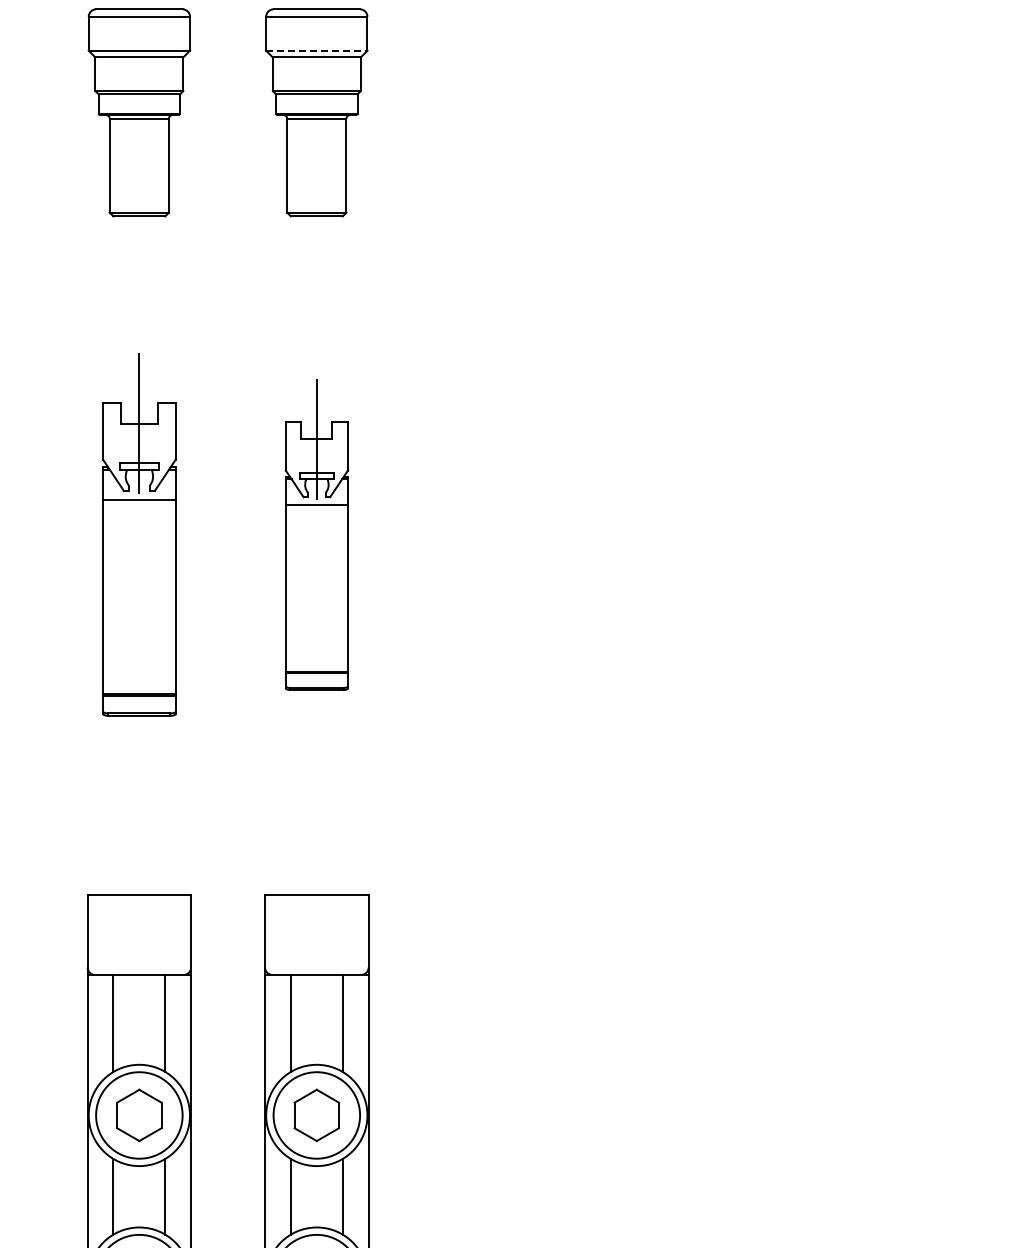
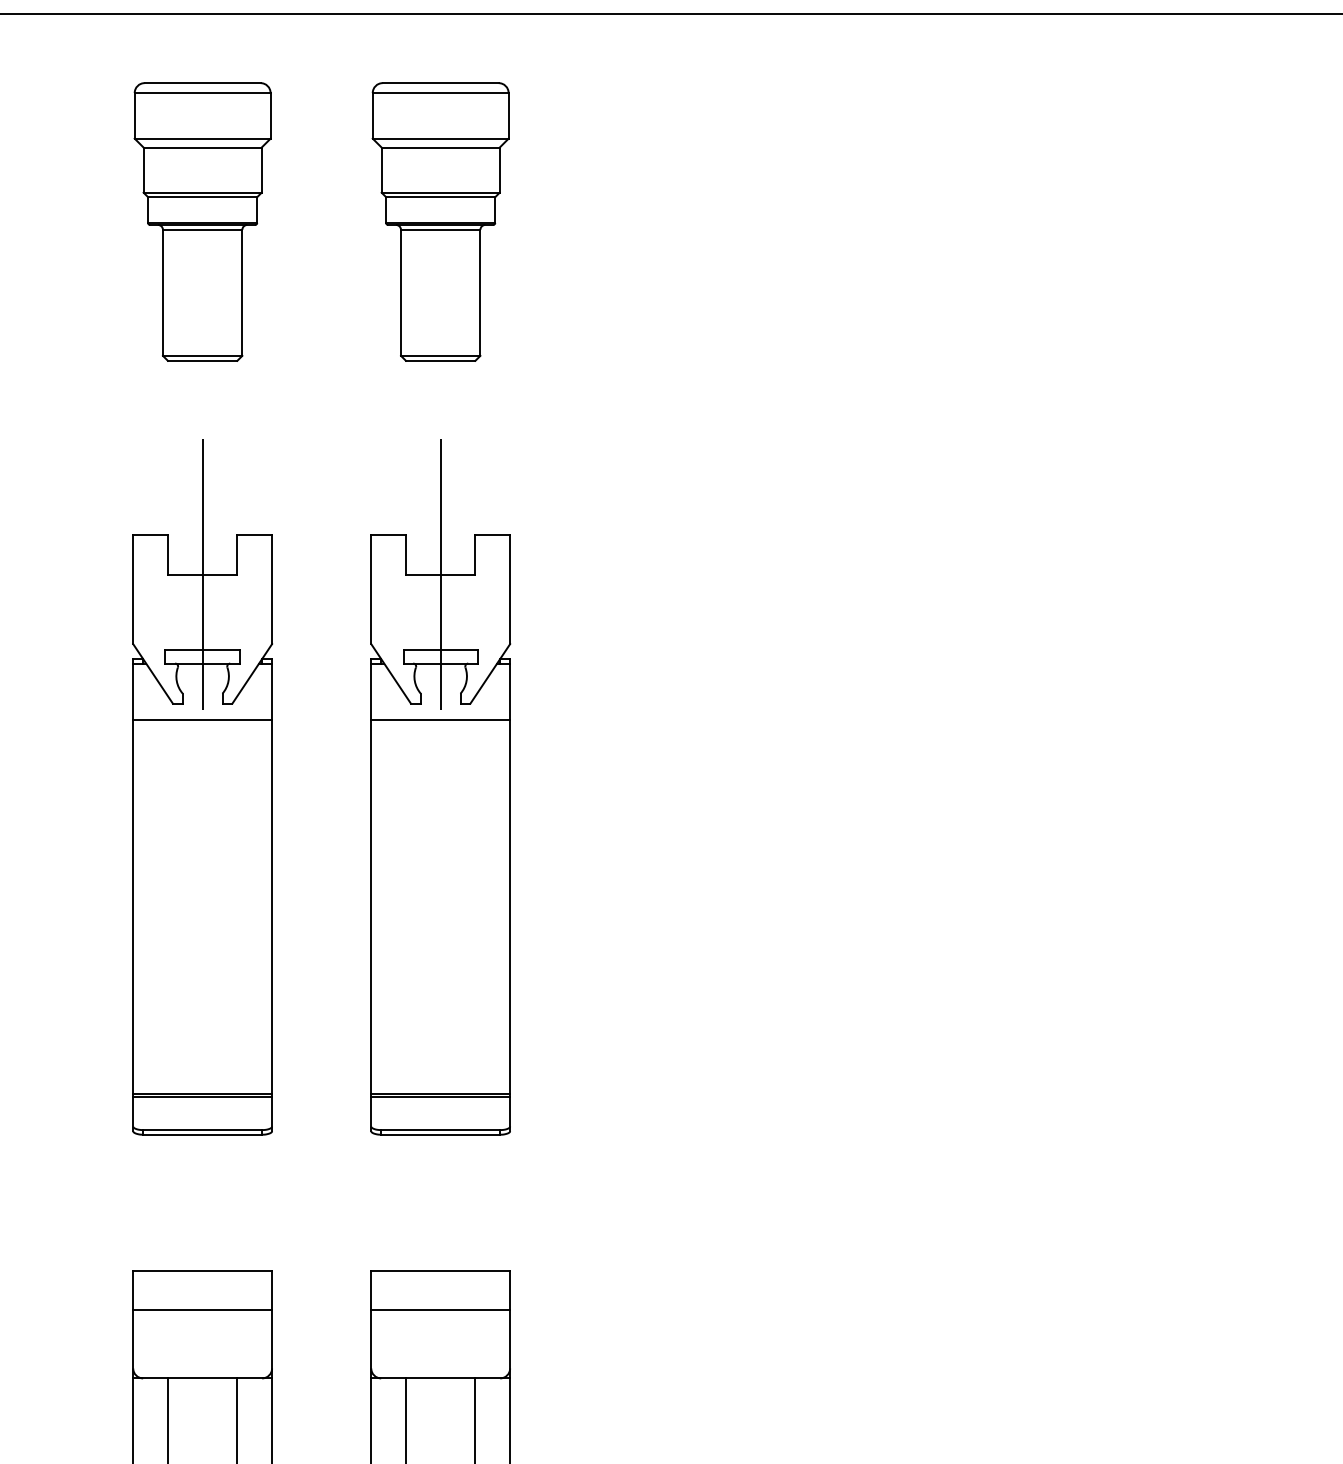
line: (316, 50) -> (440, 138), dashed -> solid
part: (139, 534) -> (202, 787), size x1.43
part: (316, 534) -> (440, 787), size x1.67
line: (139, 924) -> (202, 1310), added
line: (316, 924) -> (440, 1310), added

